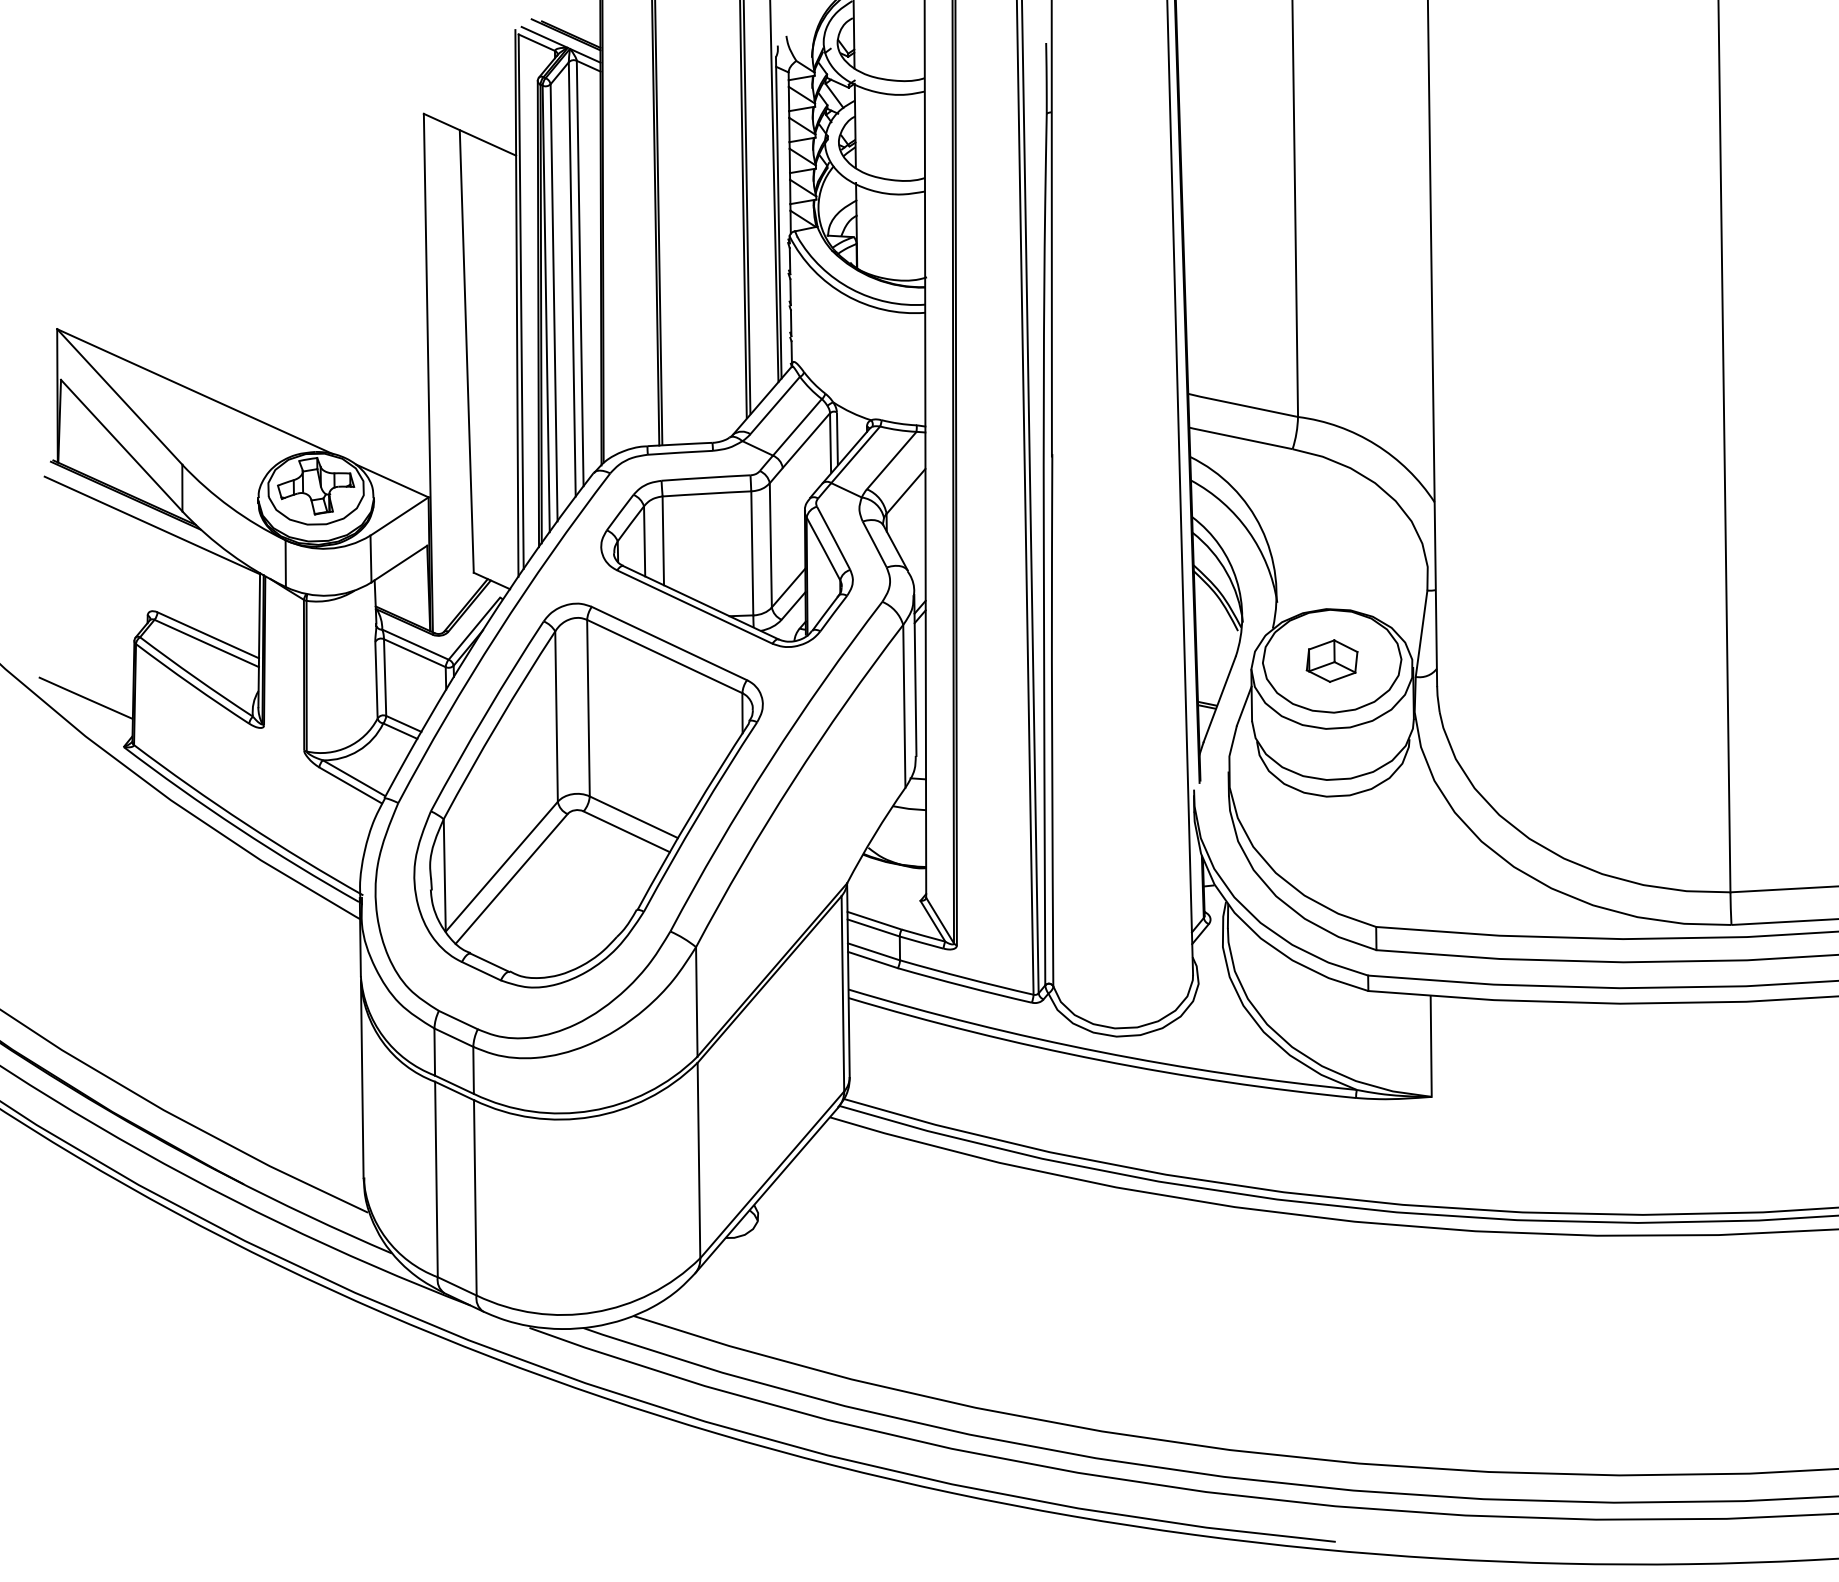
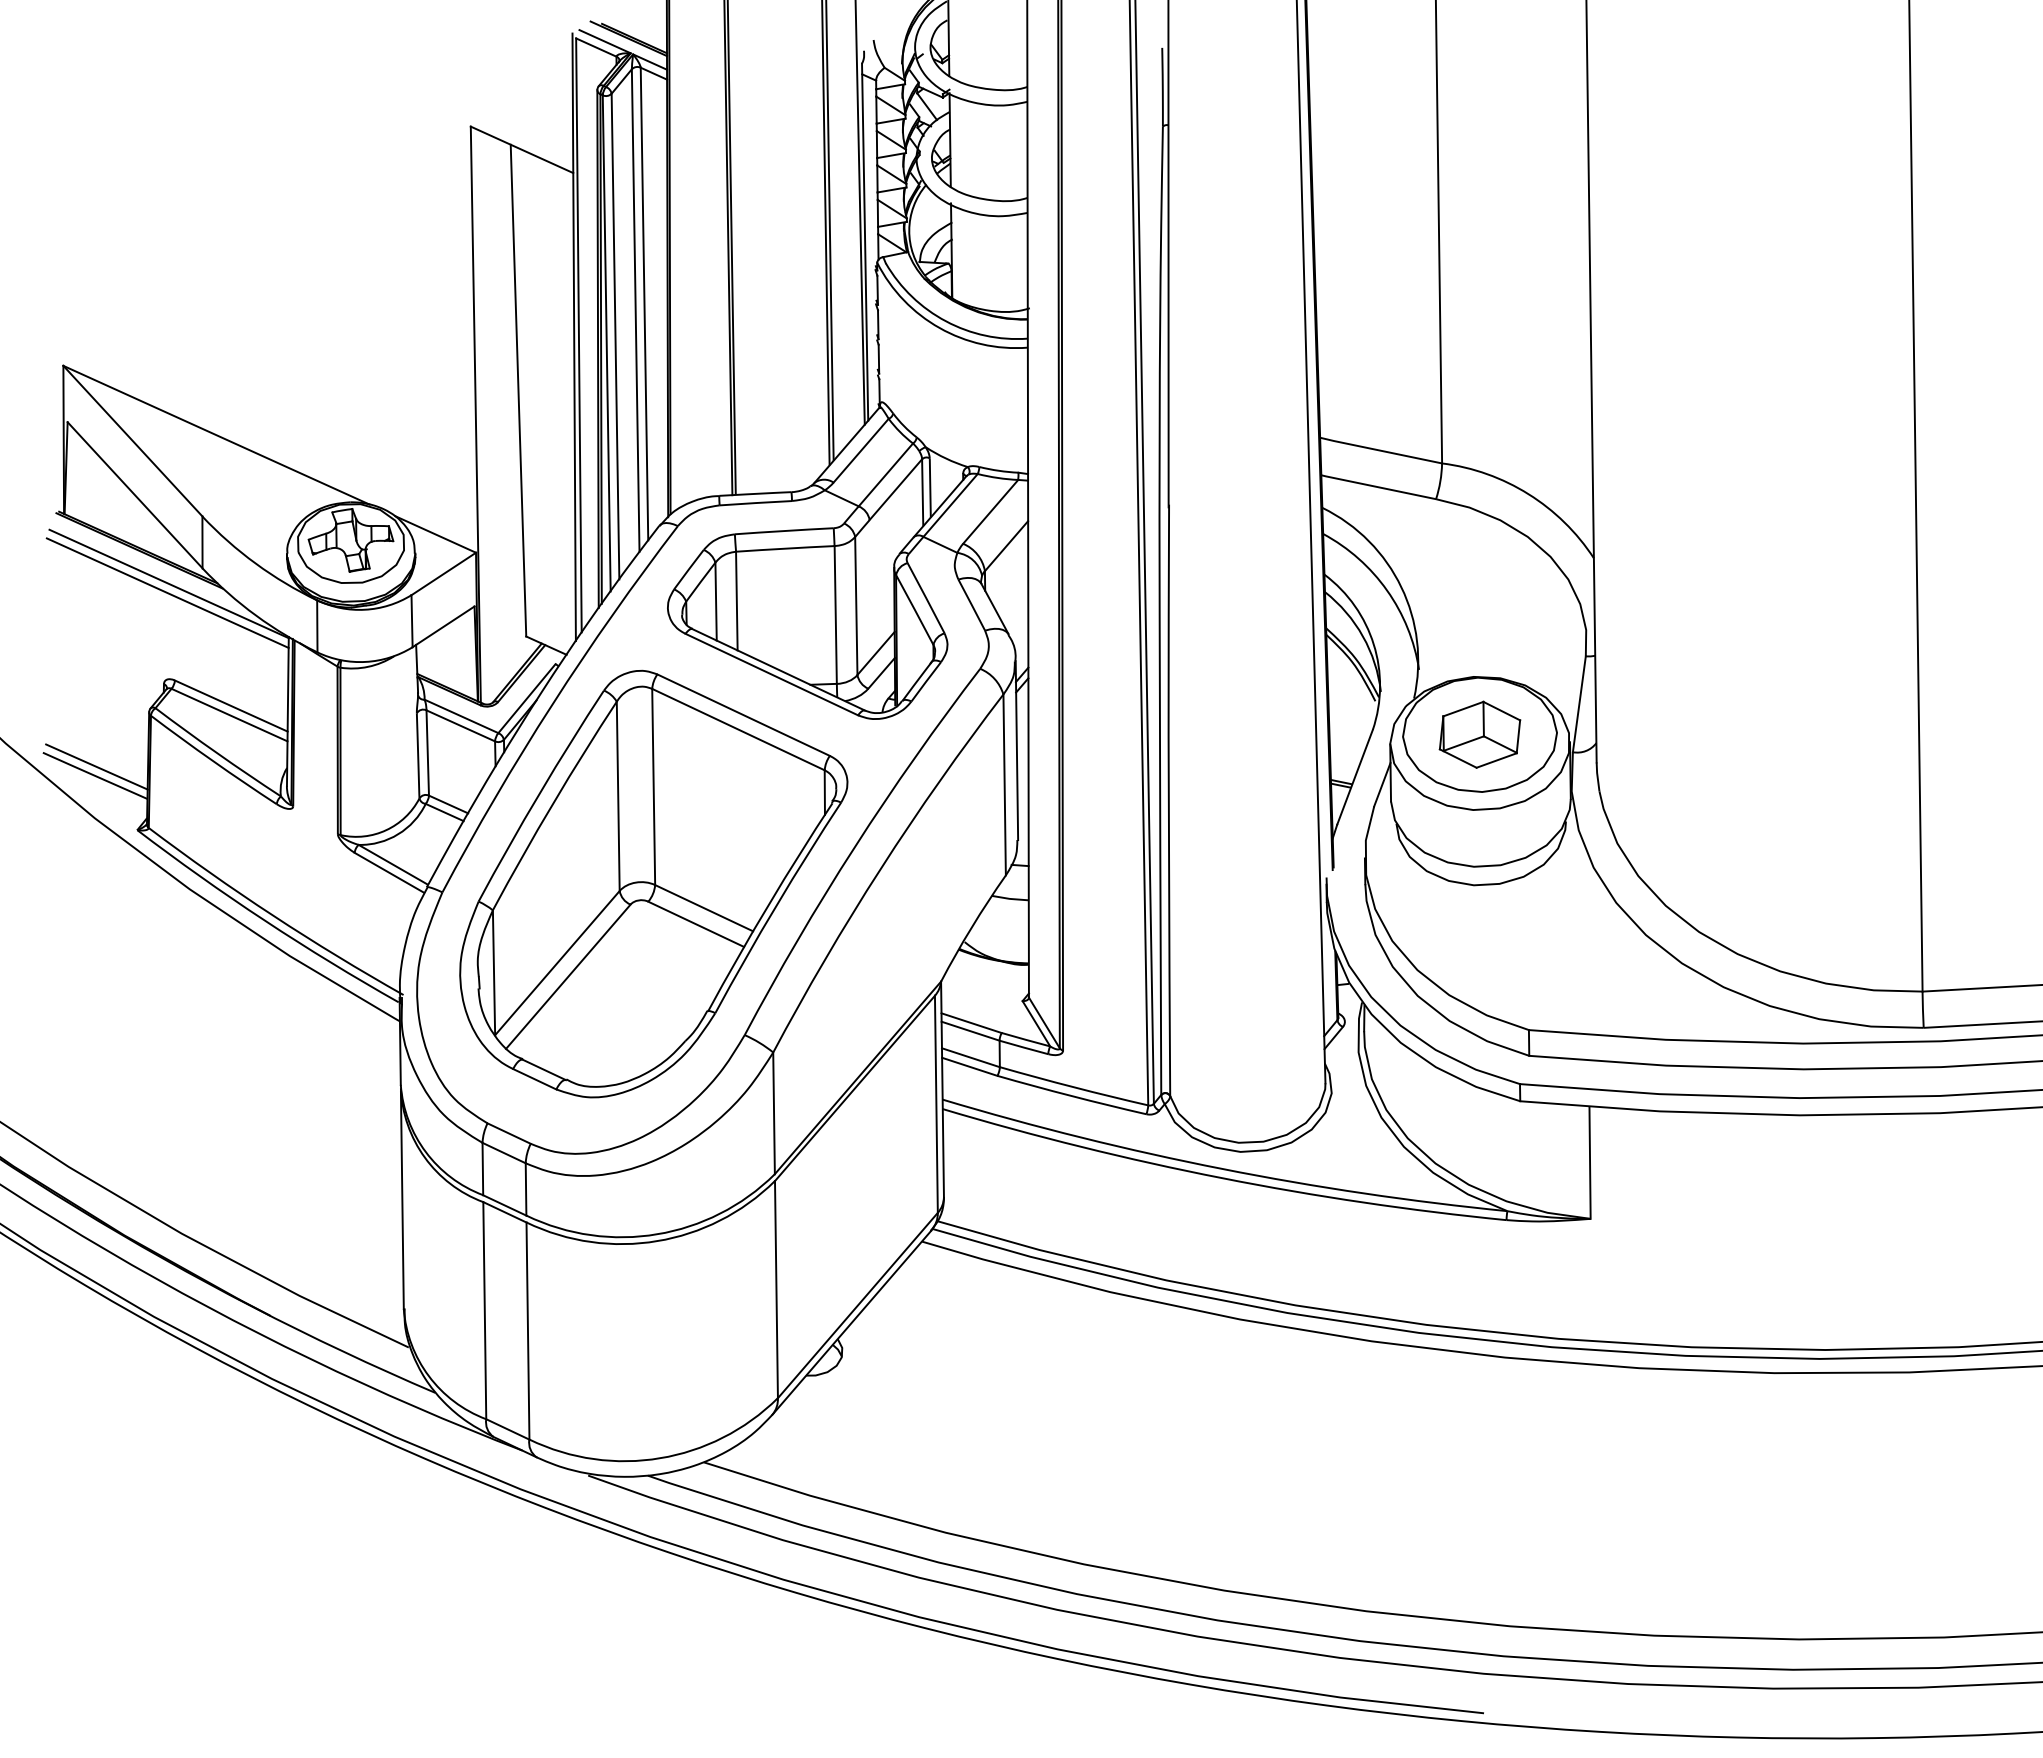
line: (150, 533) -> (167, 592), added
part: (1331, 660) -> (1479, 734), size x1.43
line: (86, 689) -> (96, 766), added

